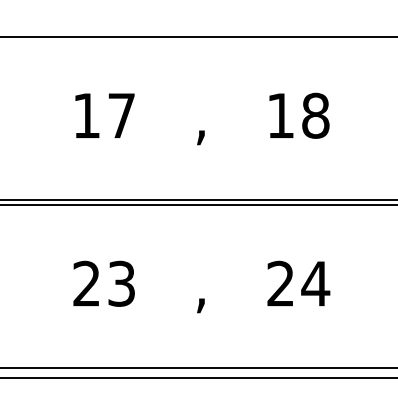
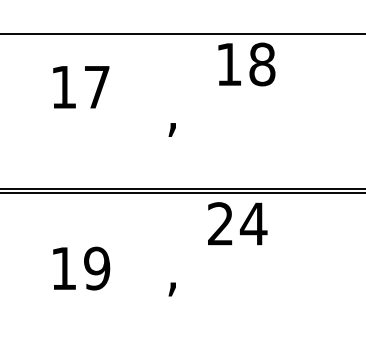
text: (104, 115) -> (80, 86), moved
text: (299, 115) -> (246, 64), moved
text: (298, 282) -> (237, 222), moved
text: (104, 283) -> (80, 268), 23 -> 19

